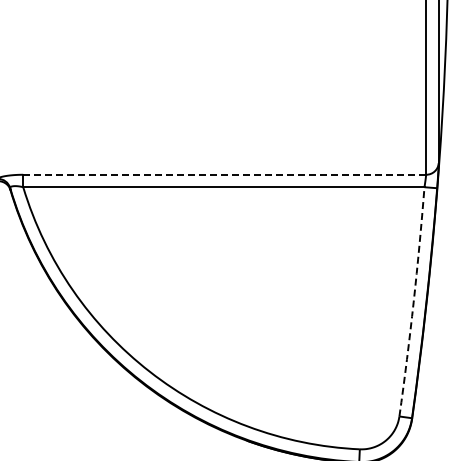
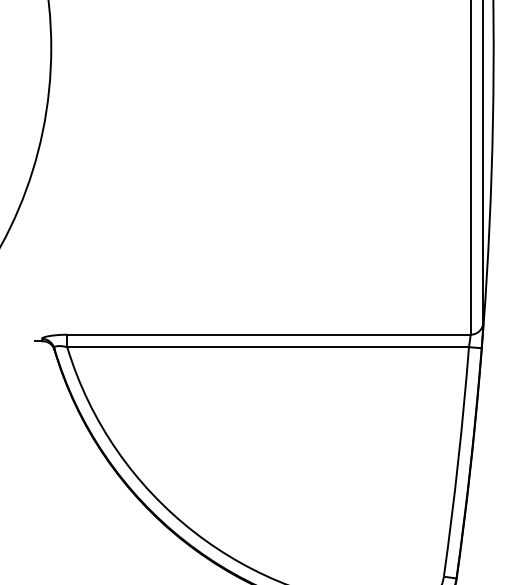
line: (224, 174) -> (268, 334), dashed -> solid
arc: (414, 302) -> (458, 462), dashed -> solid

